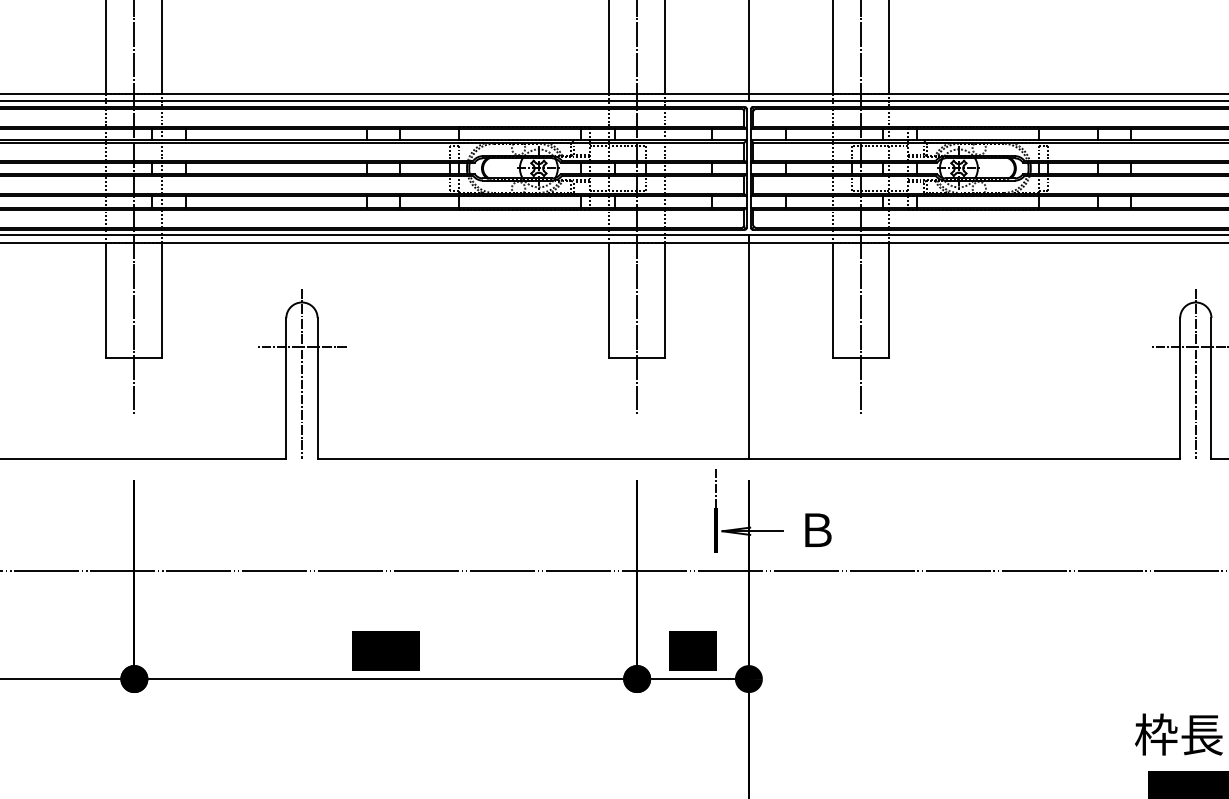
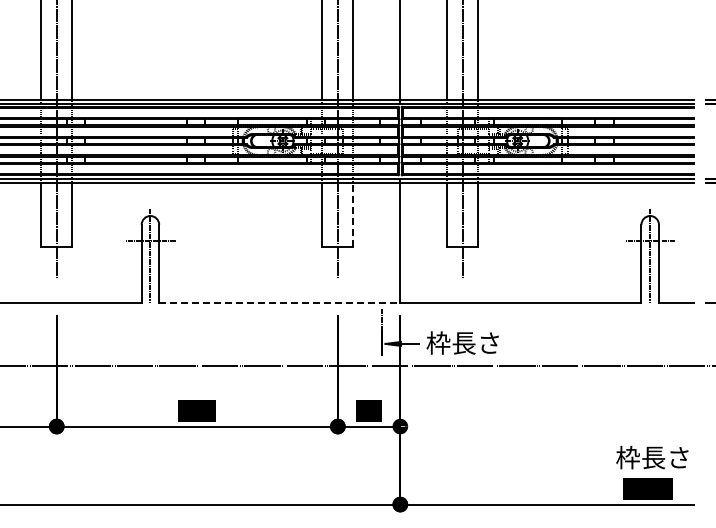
line: (665, 299) -> (353, 214), solid -> dashed
line: (532, 458) -> (279, 303), solid -> dashed
text: (860, 528) -> (462, 342), Ｂ -> 枠長さ

